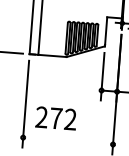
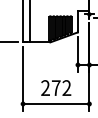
text: (56, 117) -> (56, 87), moved
line: (67, 141) -> (55, 104), added

